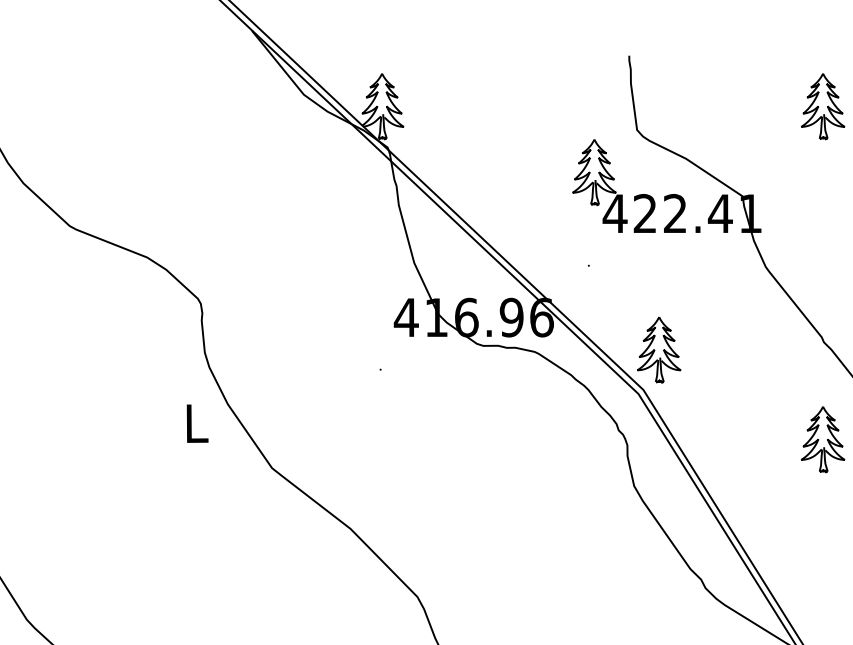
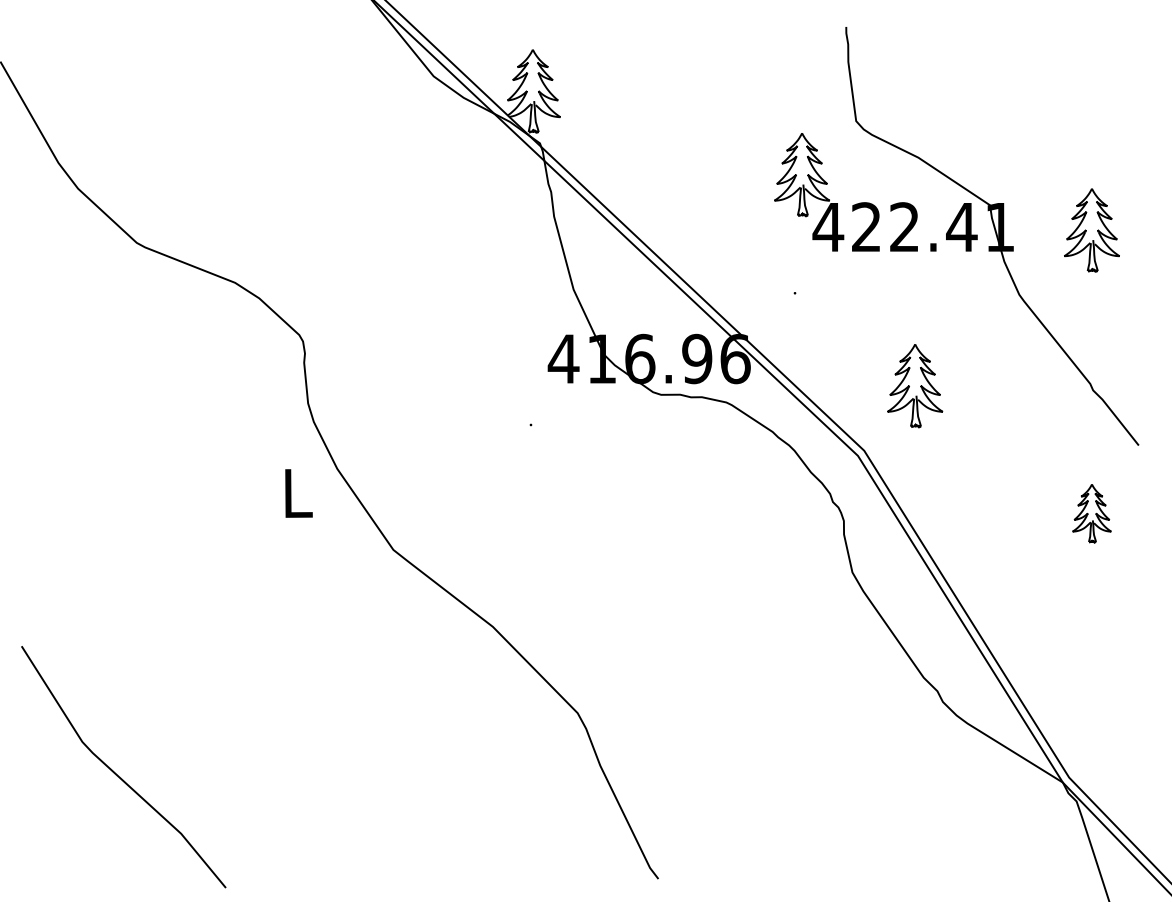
part: (822, 106) -> (1091, 230), moved
part: (659, 350) -> (915, 386), moved
part: (822, 439) -> (1091, 513), size x0.7

